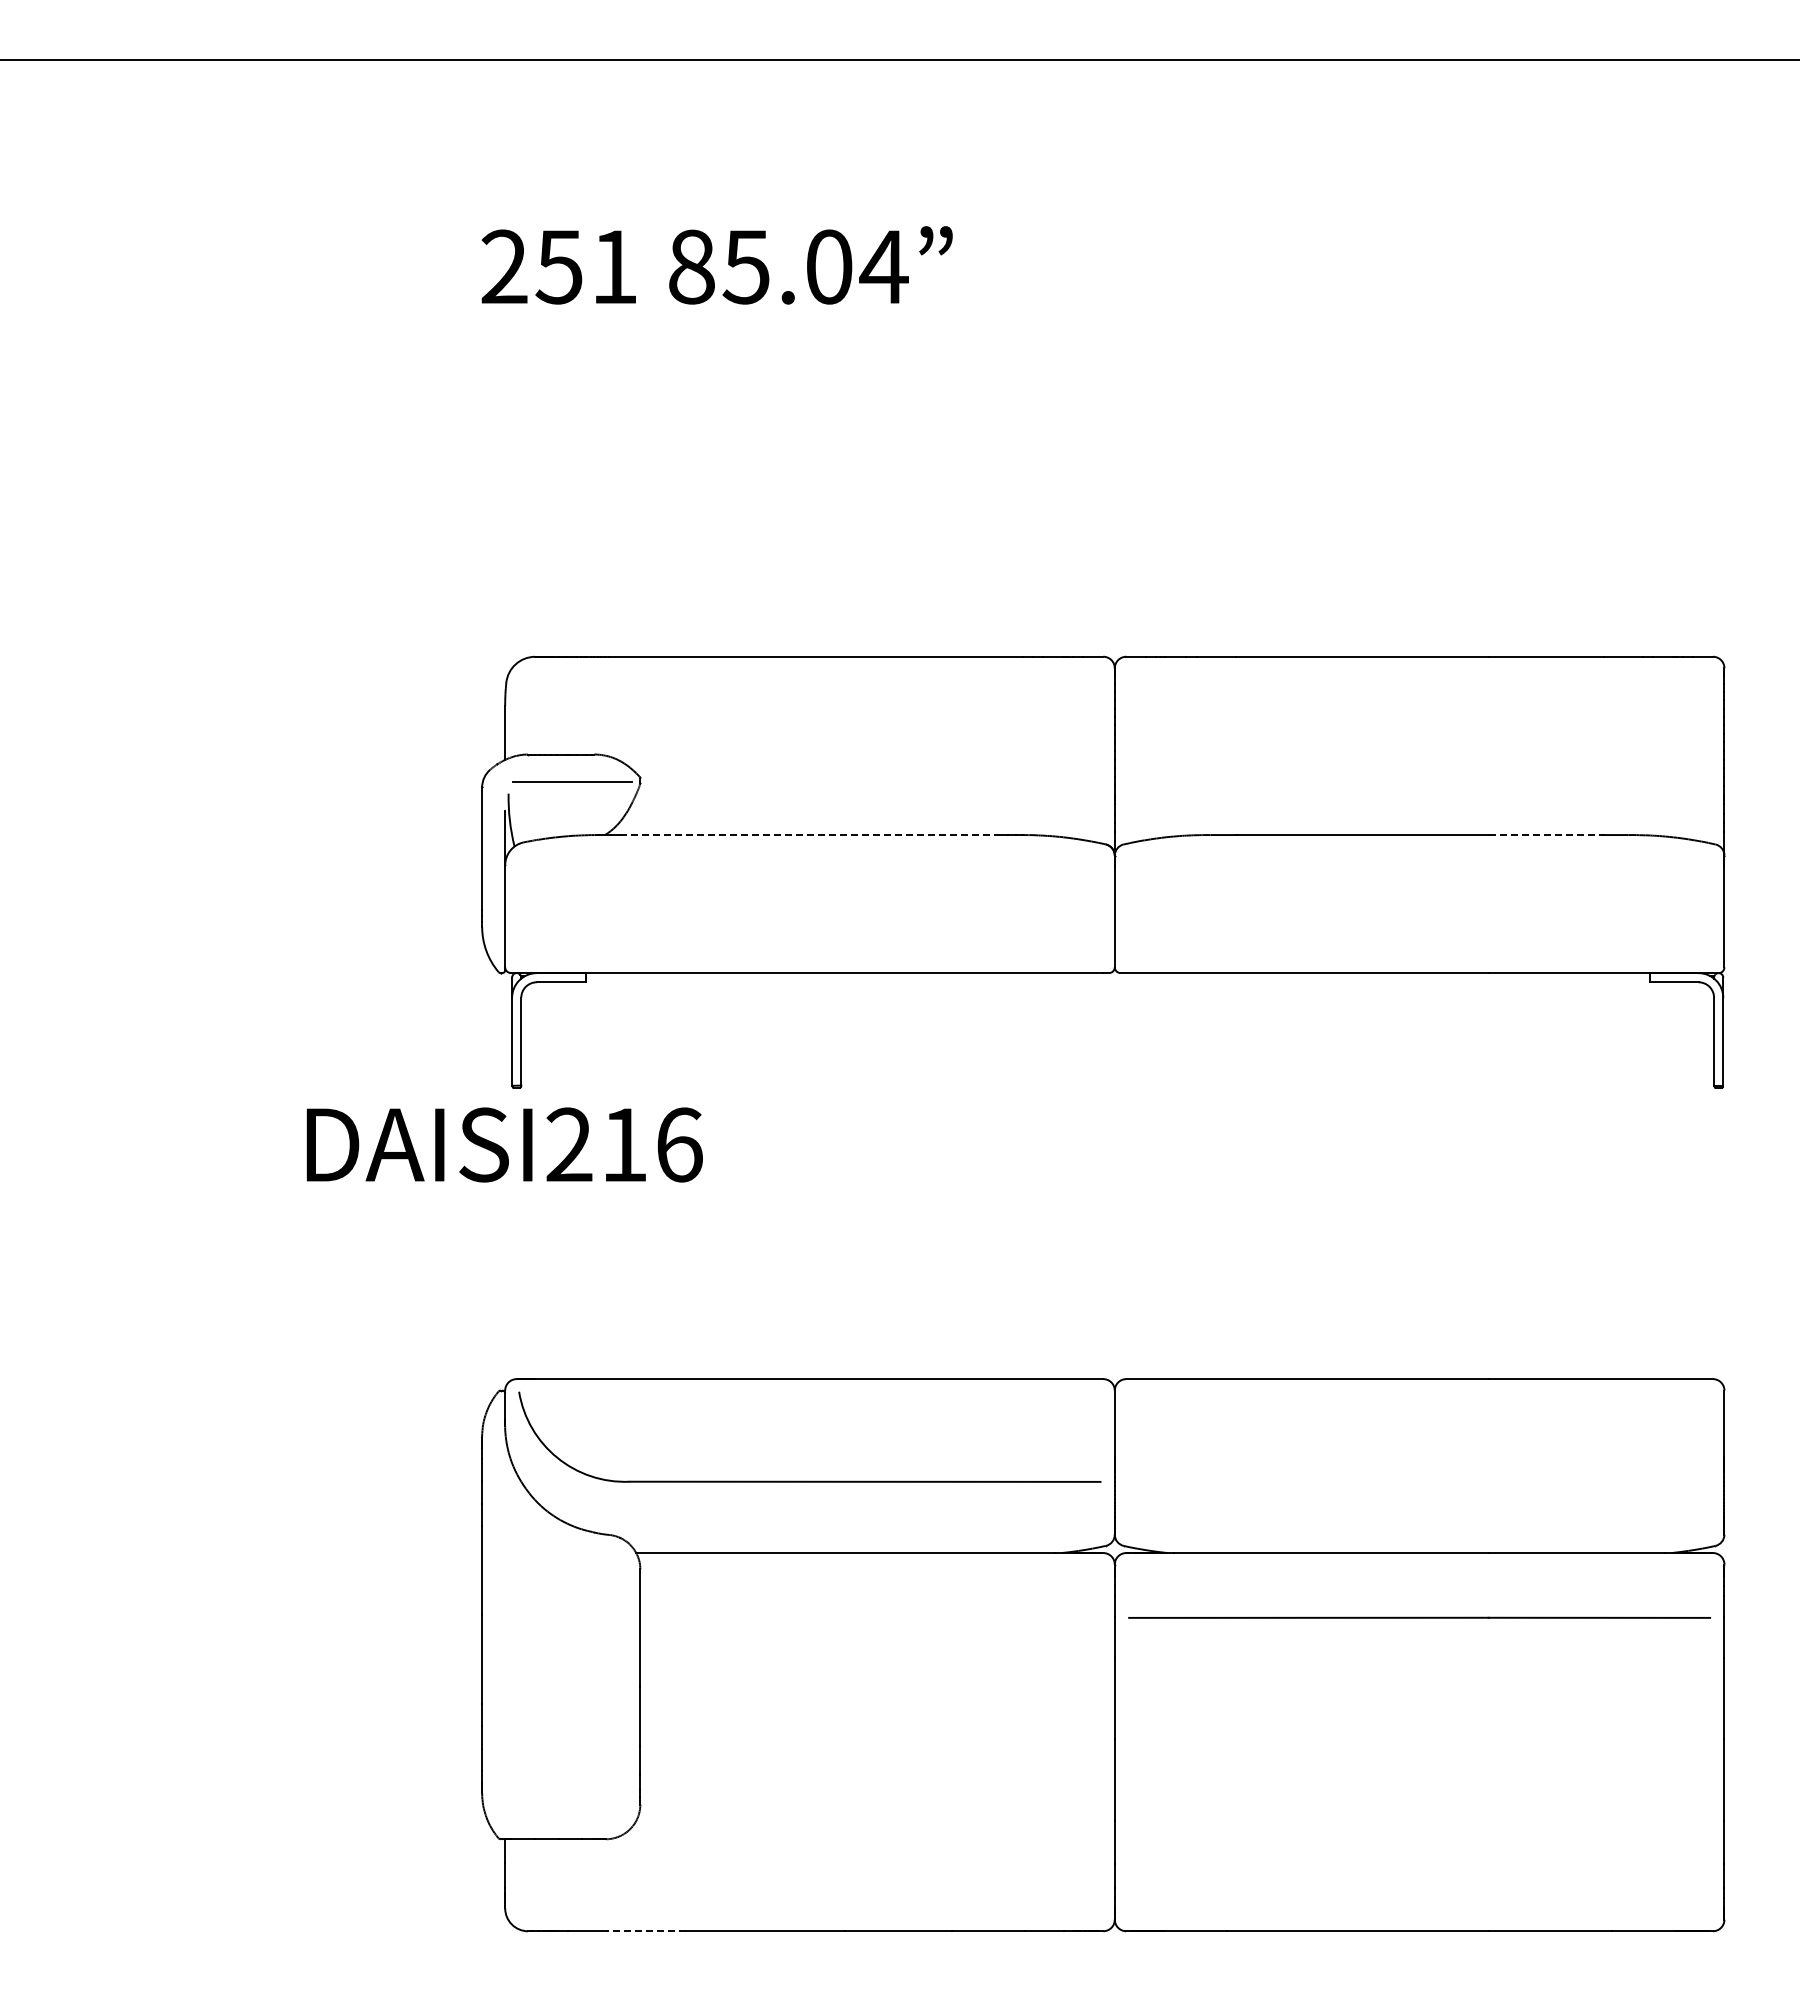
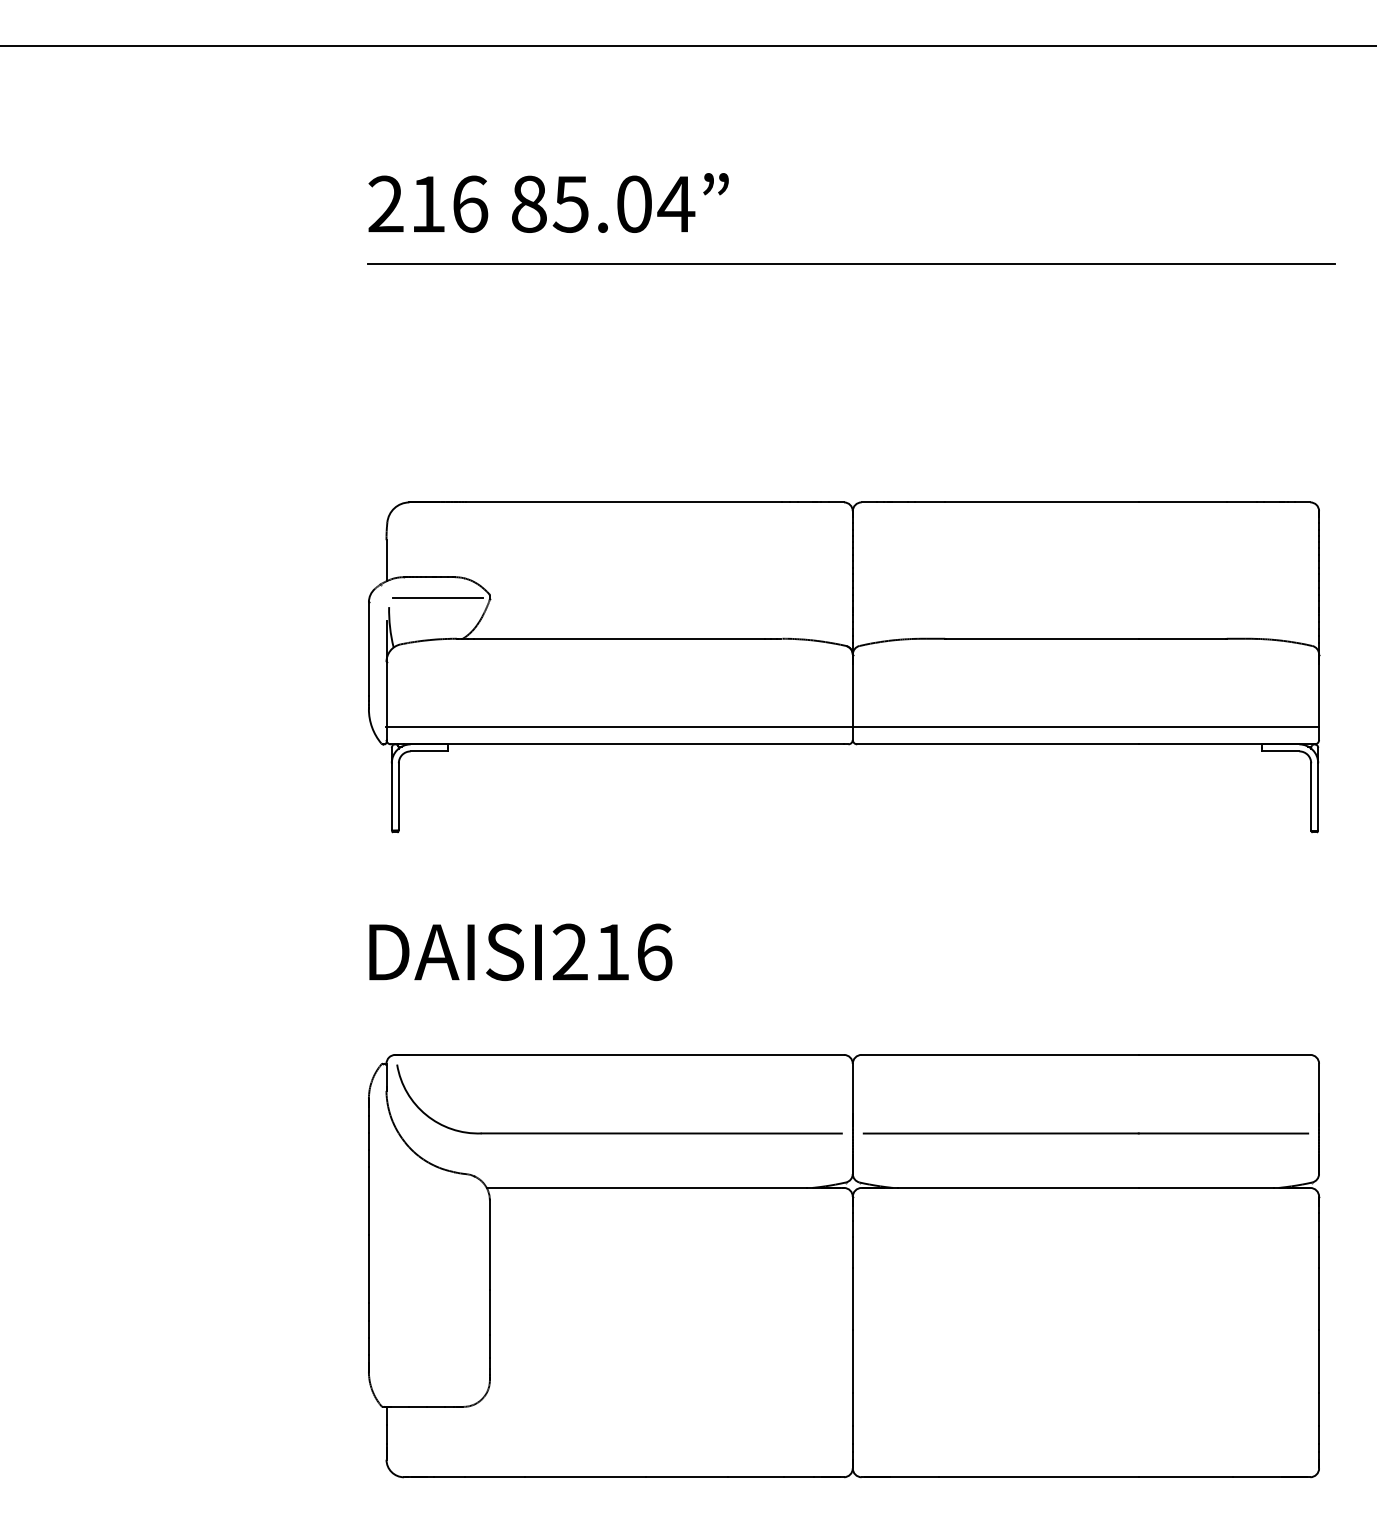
text: (586, 266) -> (448, 203), 251 -> 216
line: (1112, 344) -> (851, 263), added
line: (810, 835) -> (620, 639), dashed -> solid
line: (1546, 835) -> (1183, 639), dashed -> solid
line: (1113, 950) -> (851, 727), added
text: (504, 1144) -> (520, 951), moved
line: (1419, 1617) -> (1085, 1133), moved
line: (646, 1931) -> (494, 1477), dashed -> solid

